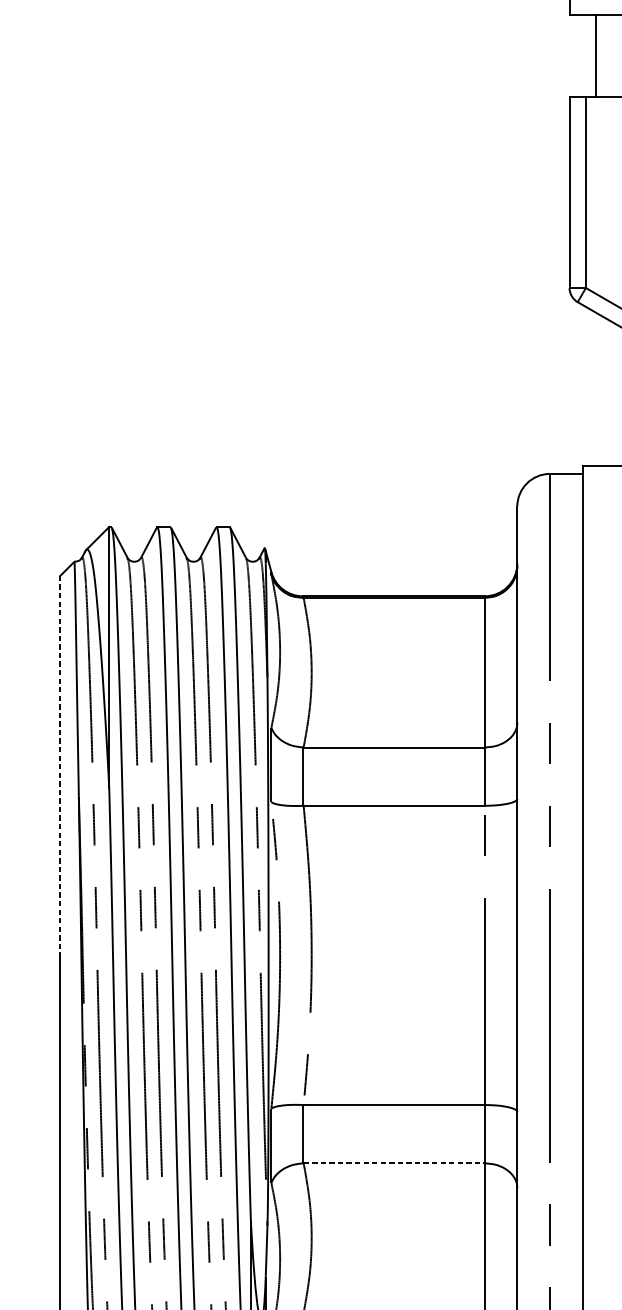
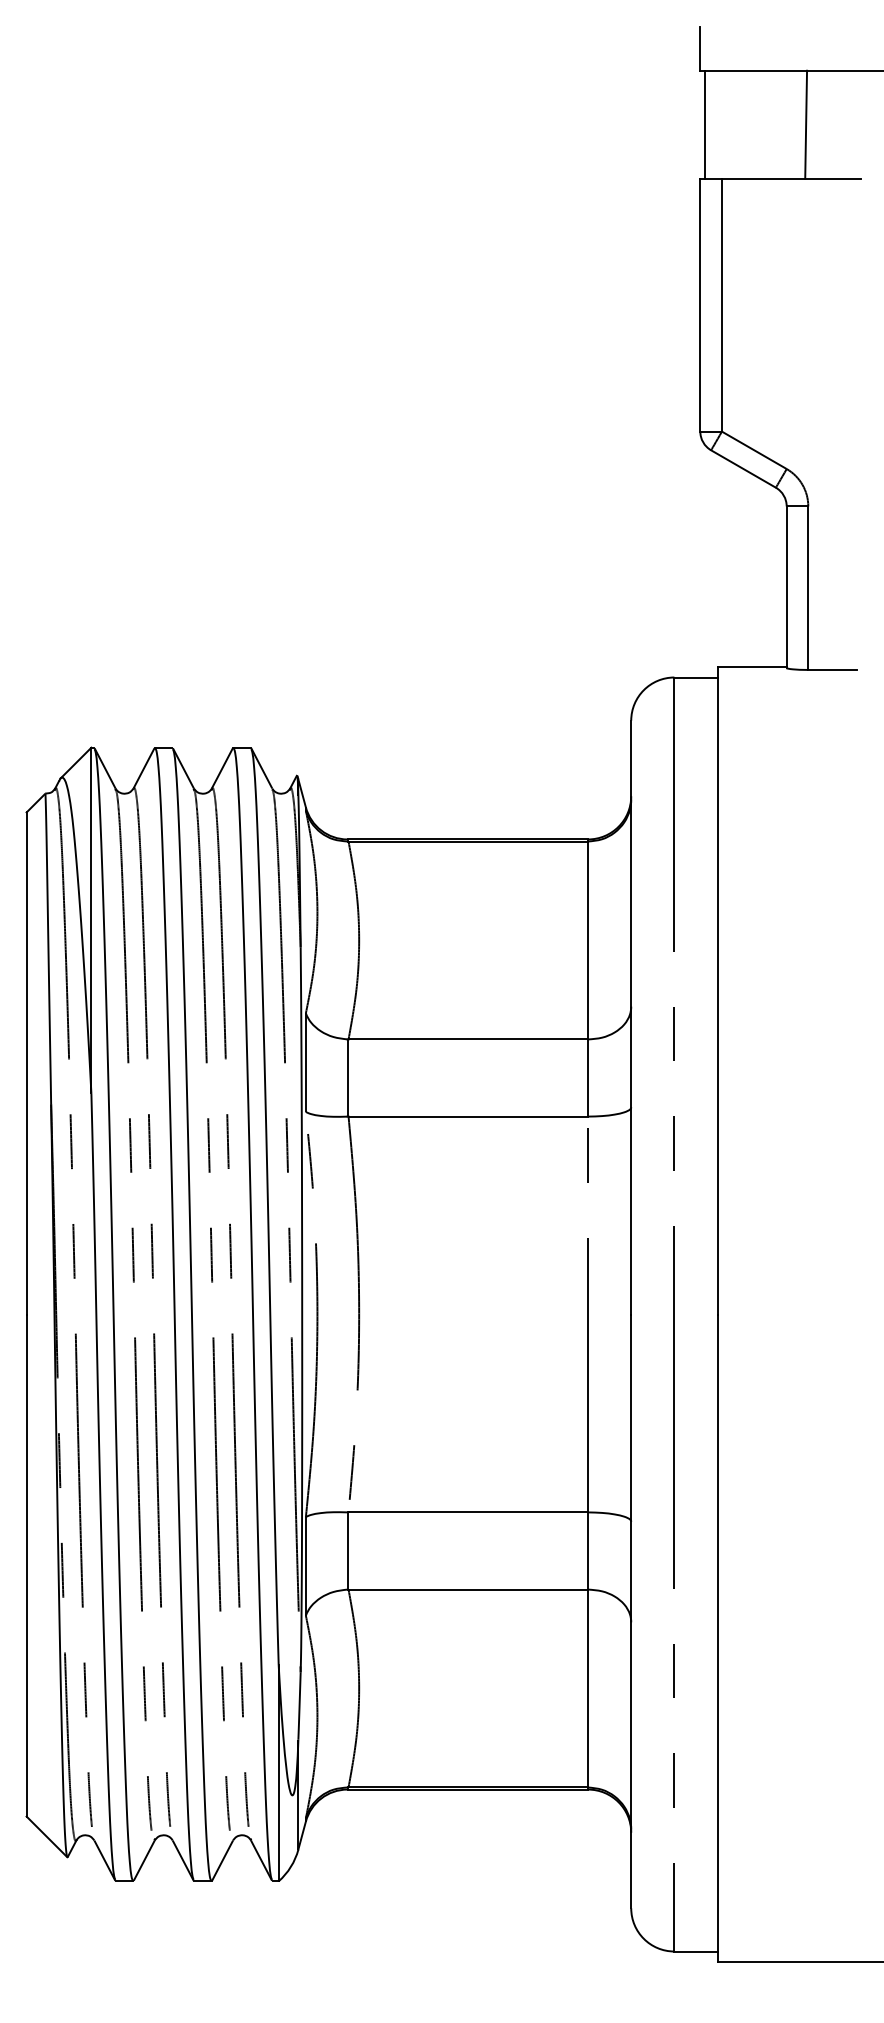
line: (596, 55) -> (704, 124), moved
line: (60, 765) -> (26, 1063), dashed -> solid
line: (394, 1163) -> (468, 1589), dashed -> solid

